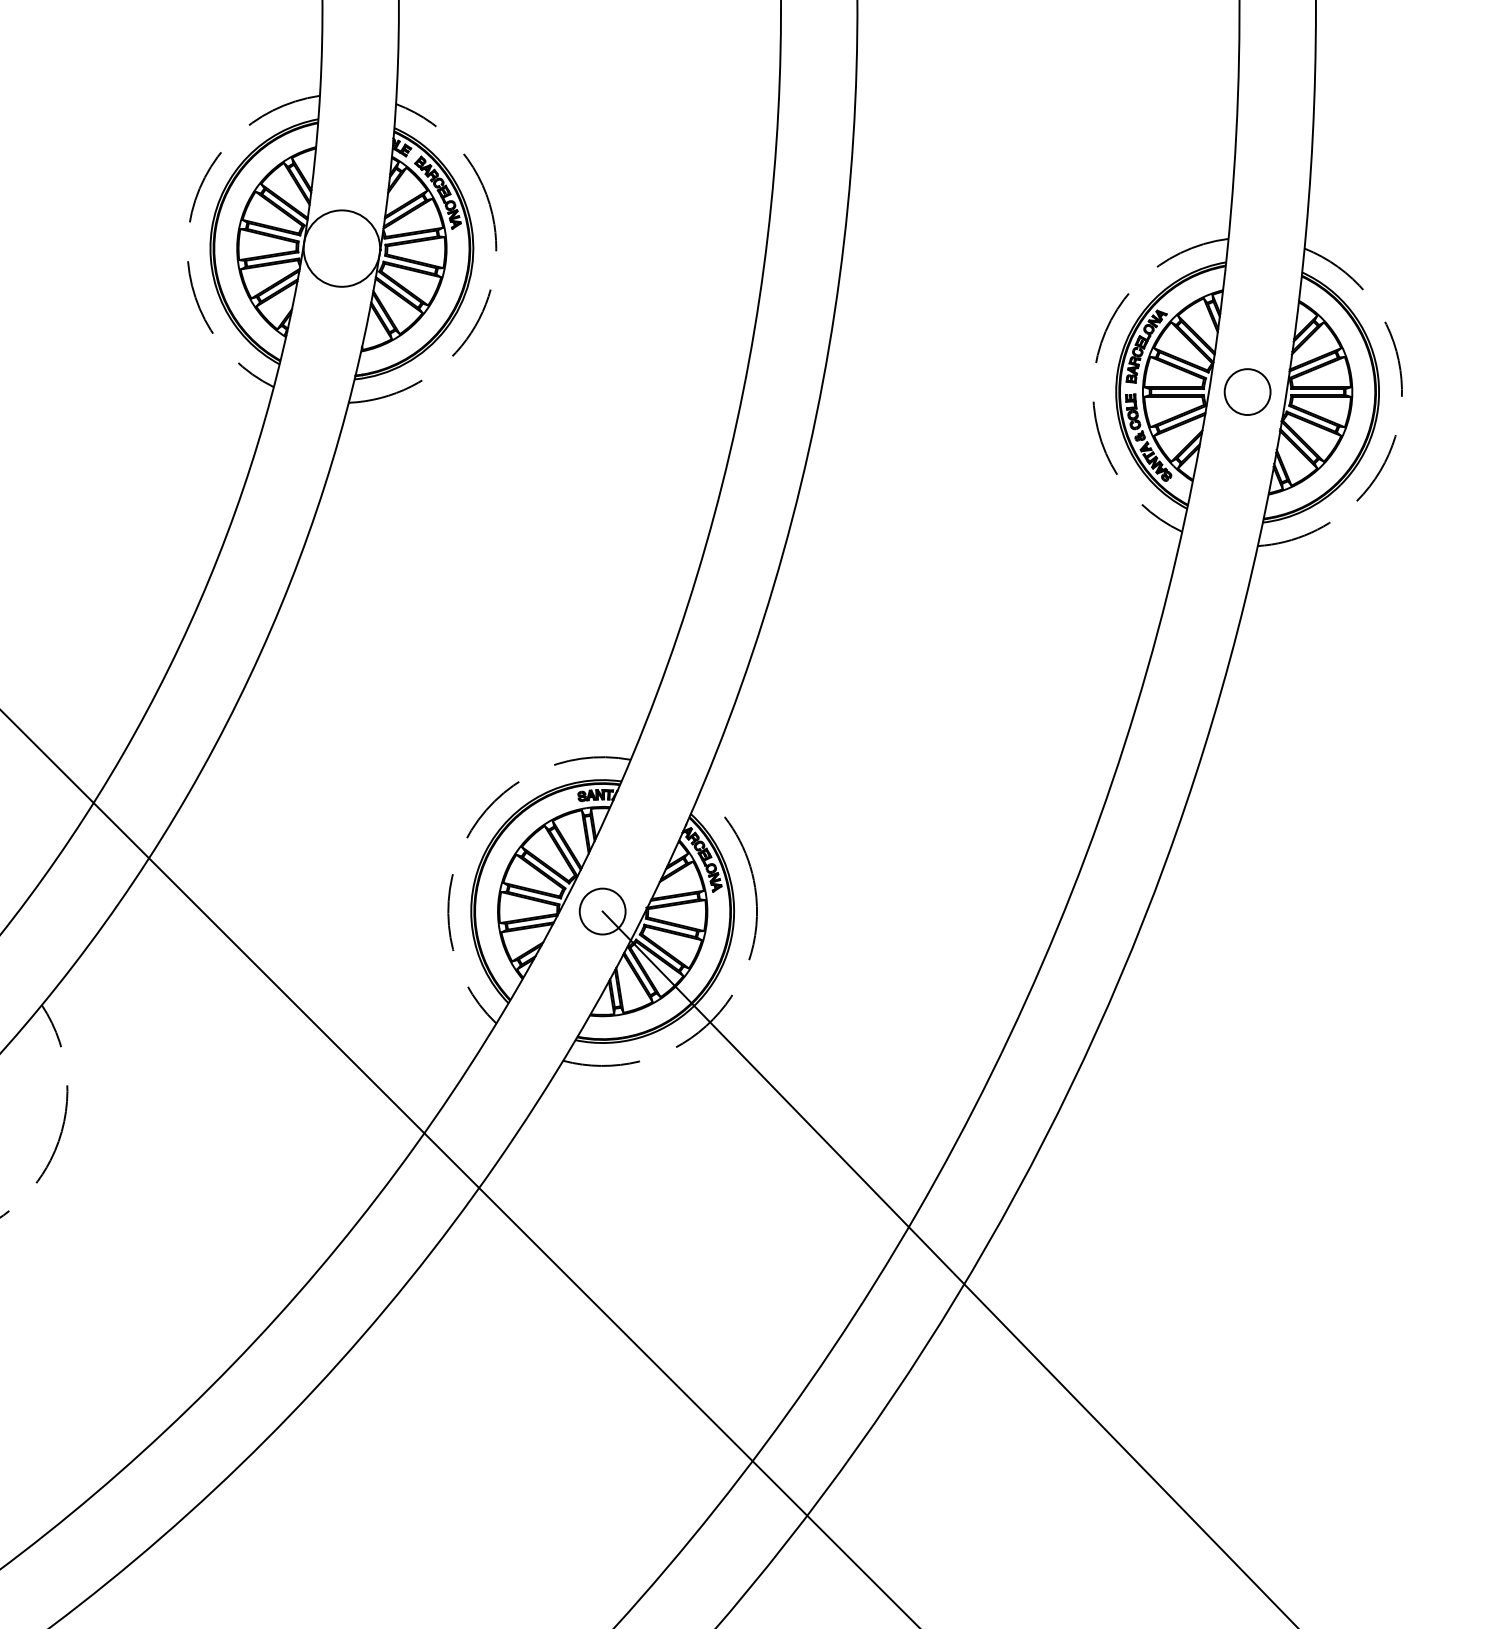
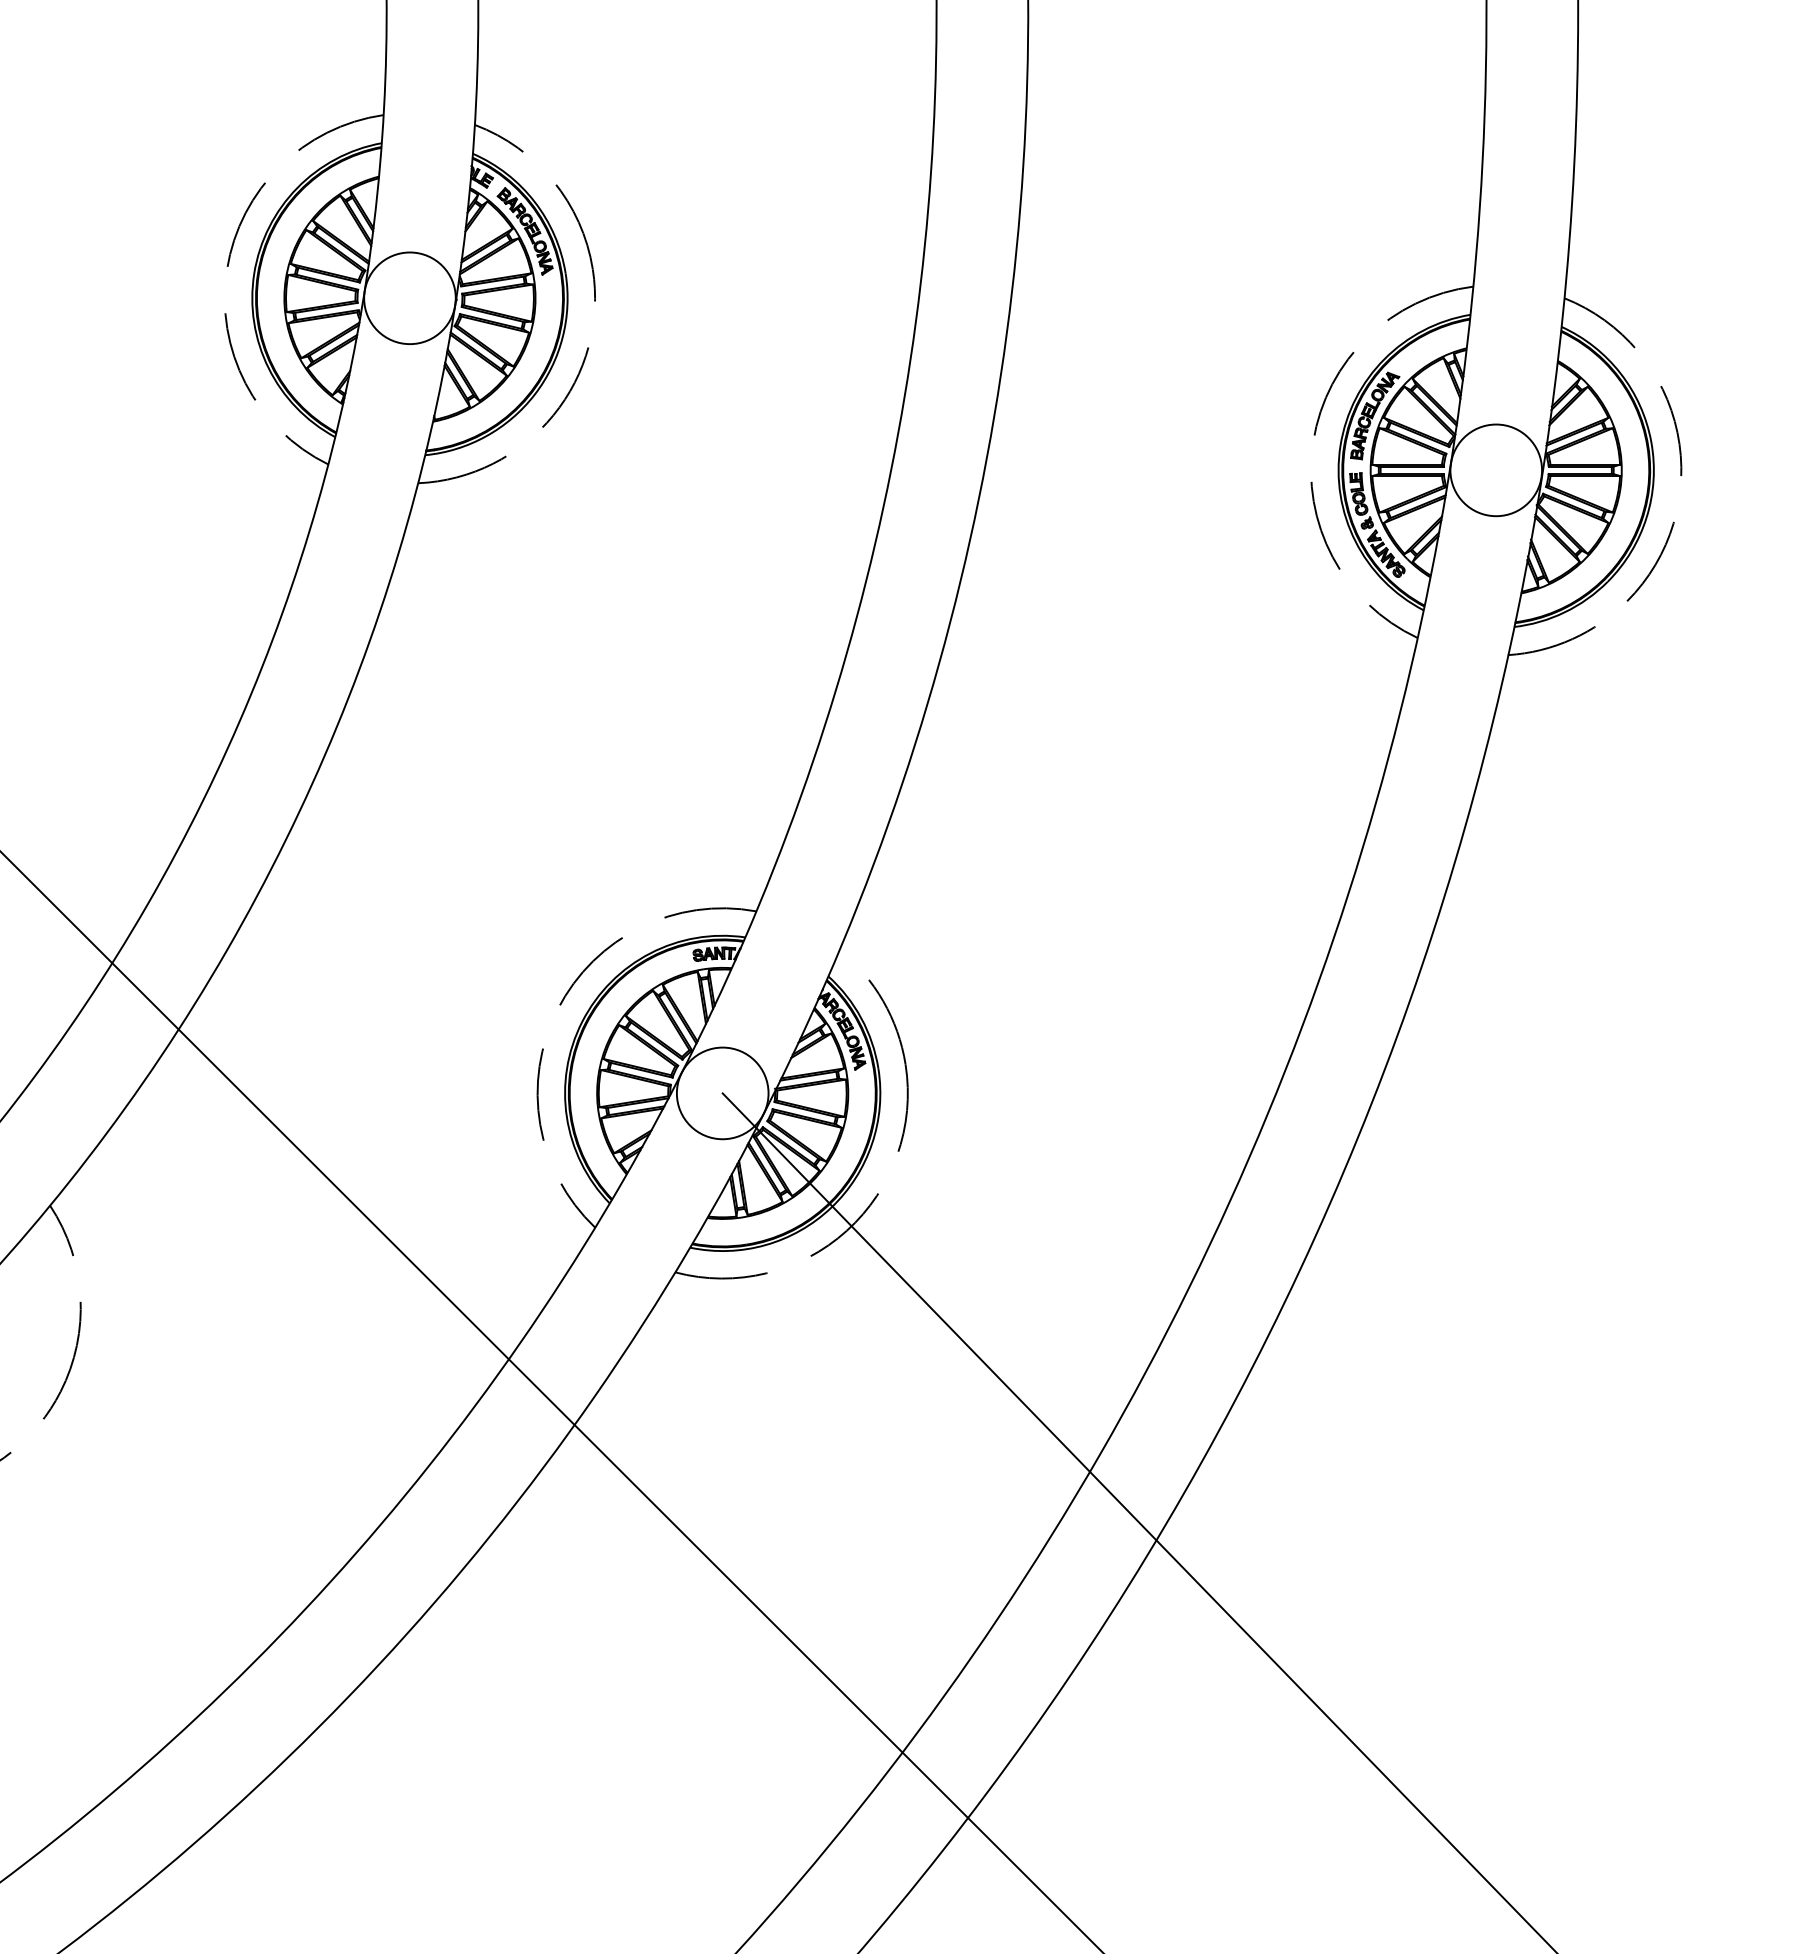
circle: (1247, 392) -> (1496, 470), size x1.67
circle: (602, 911) -> (722, 1093), size x1.67

